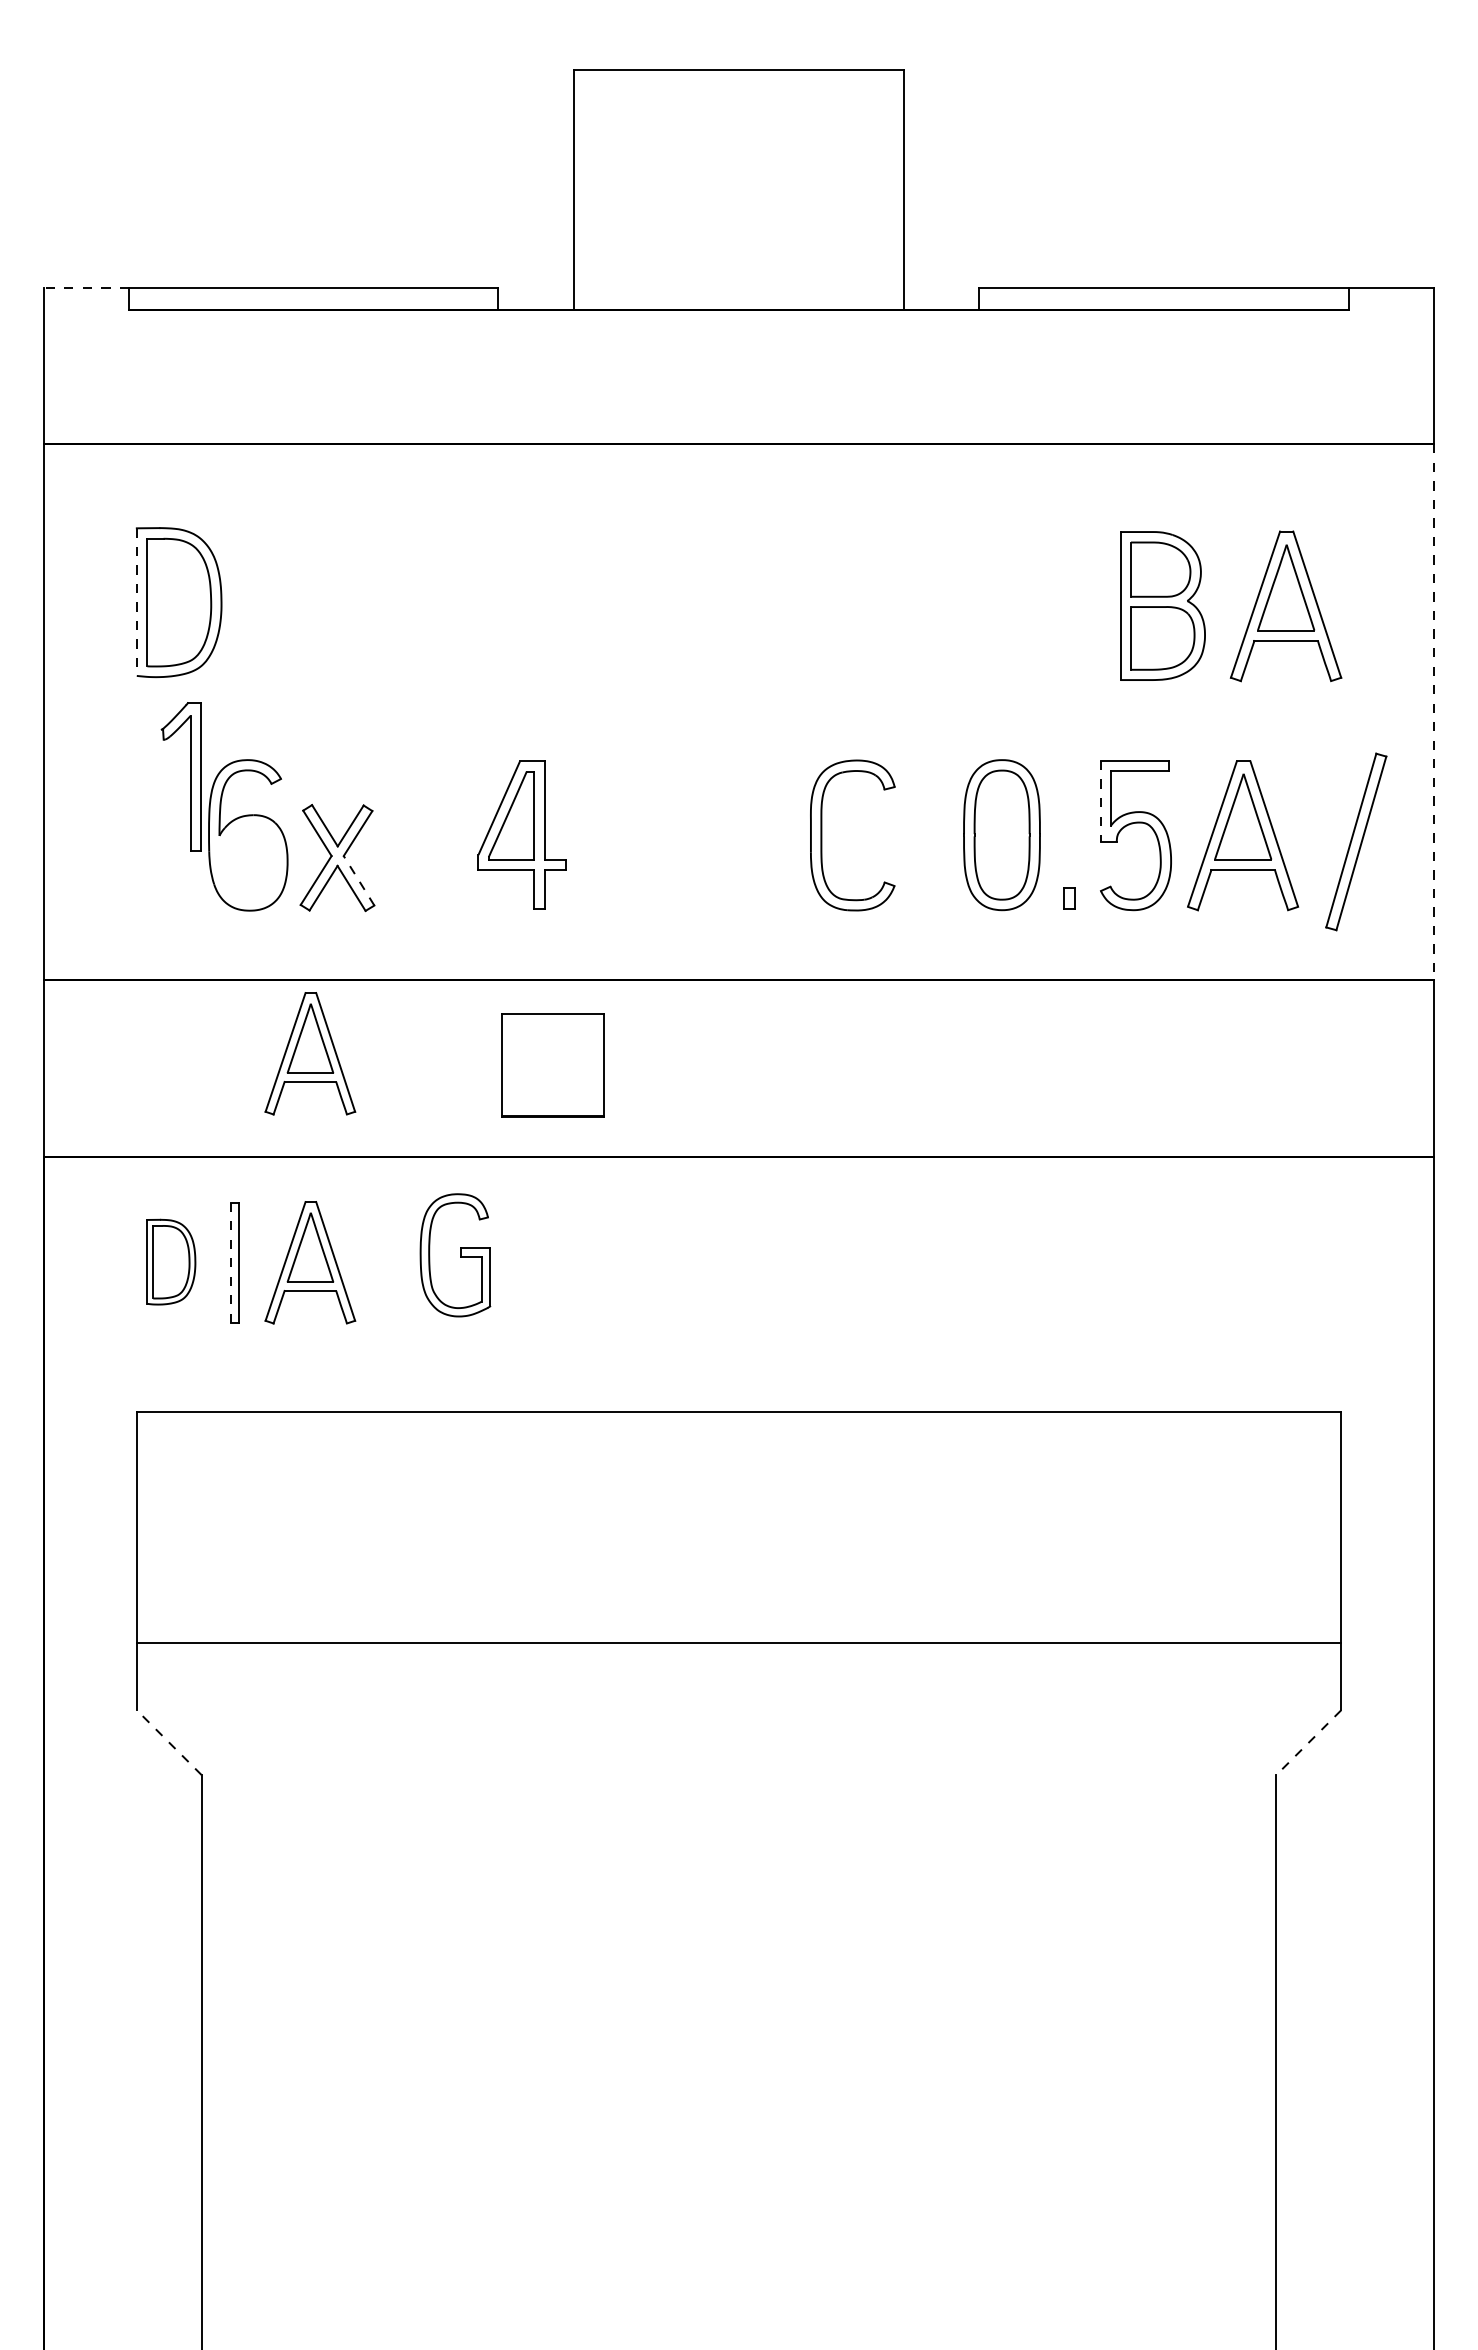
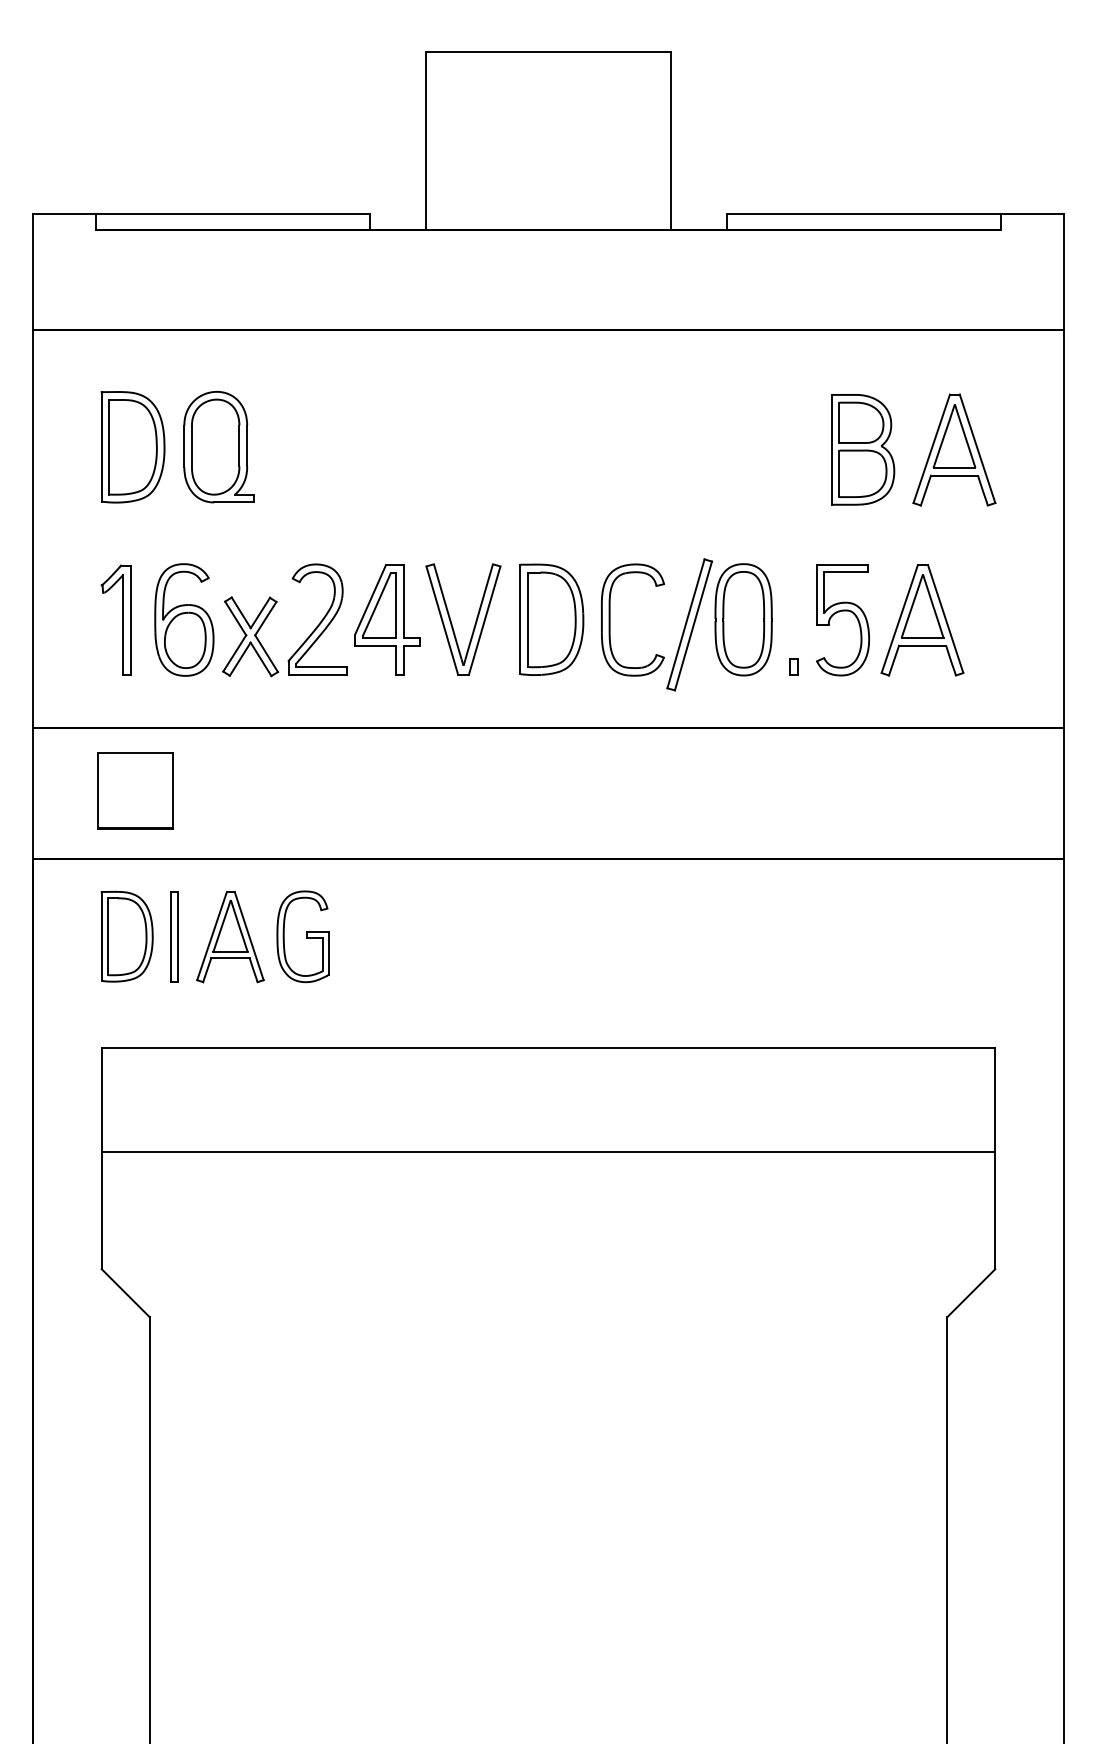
line: (86, 288) -> (64, 214), dashed -> solid
line: (136, 602) -> (101, 447), dashed -> solid
part: (294, 602) -> (218, 447), added
line: (1433, 712) -> (1063, 528), dashed -> solid
part: (190, 776) -> (122, 620), moved
line: (1100, 801) -> (816, 594), dashed -> solid
part: (427, 834) -> (317, 619), added
part: (743, 834) -> (551, 619), added
part: (608, 837) -> (451, 621), added
part: (1356, 841) -> (689, 624), moved
part: (249, 862) -> (185, 640), added
line: (358, 880) -> (266, 653), dashed -> solid
part: (310, 1053) -> (230, 781), removed
part: (552, 1065) -> (135, 790), moved
part: (455, 1255) -> (303, 936), moved
part: (171, 1261) -> (127, 936), size x1.43
line: (230, 1263) -> (171, 937), dashed -> solid
line: (738, 1642) -> (548, 1152), moved
line: (169, 1742) -> (125, 1293), dashed -> solid
line: (1308, 1742) -> (971, 1293), dashed -> solid

